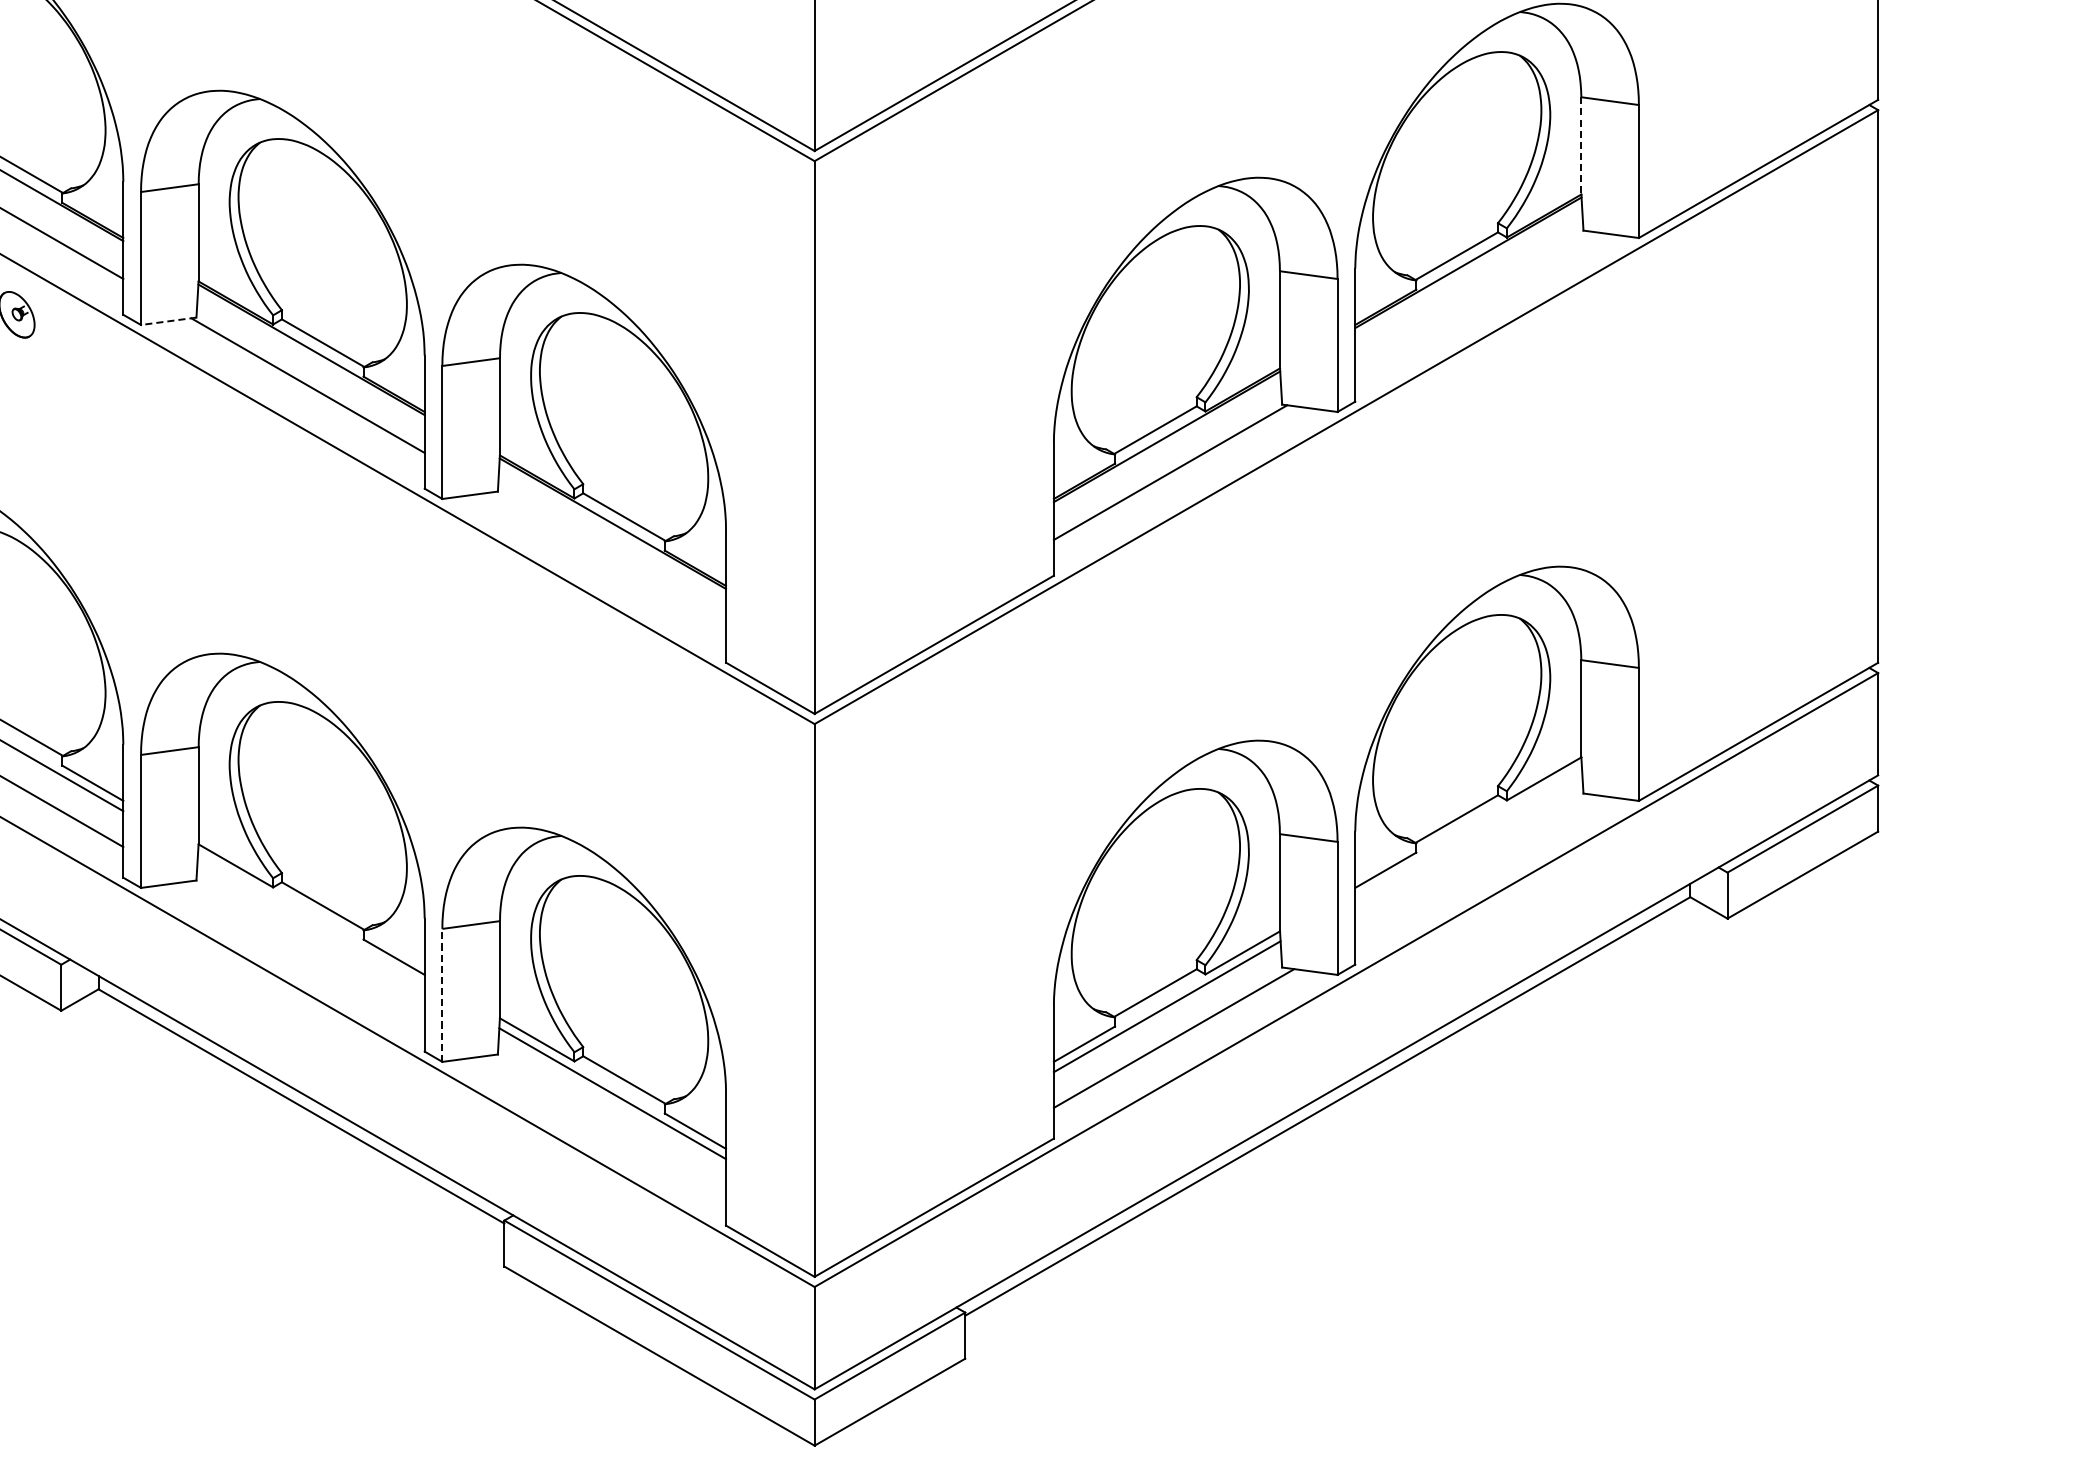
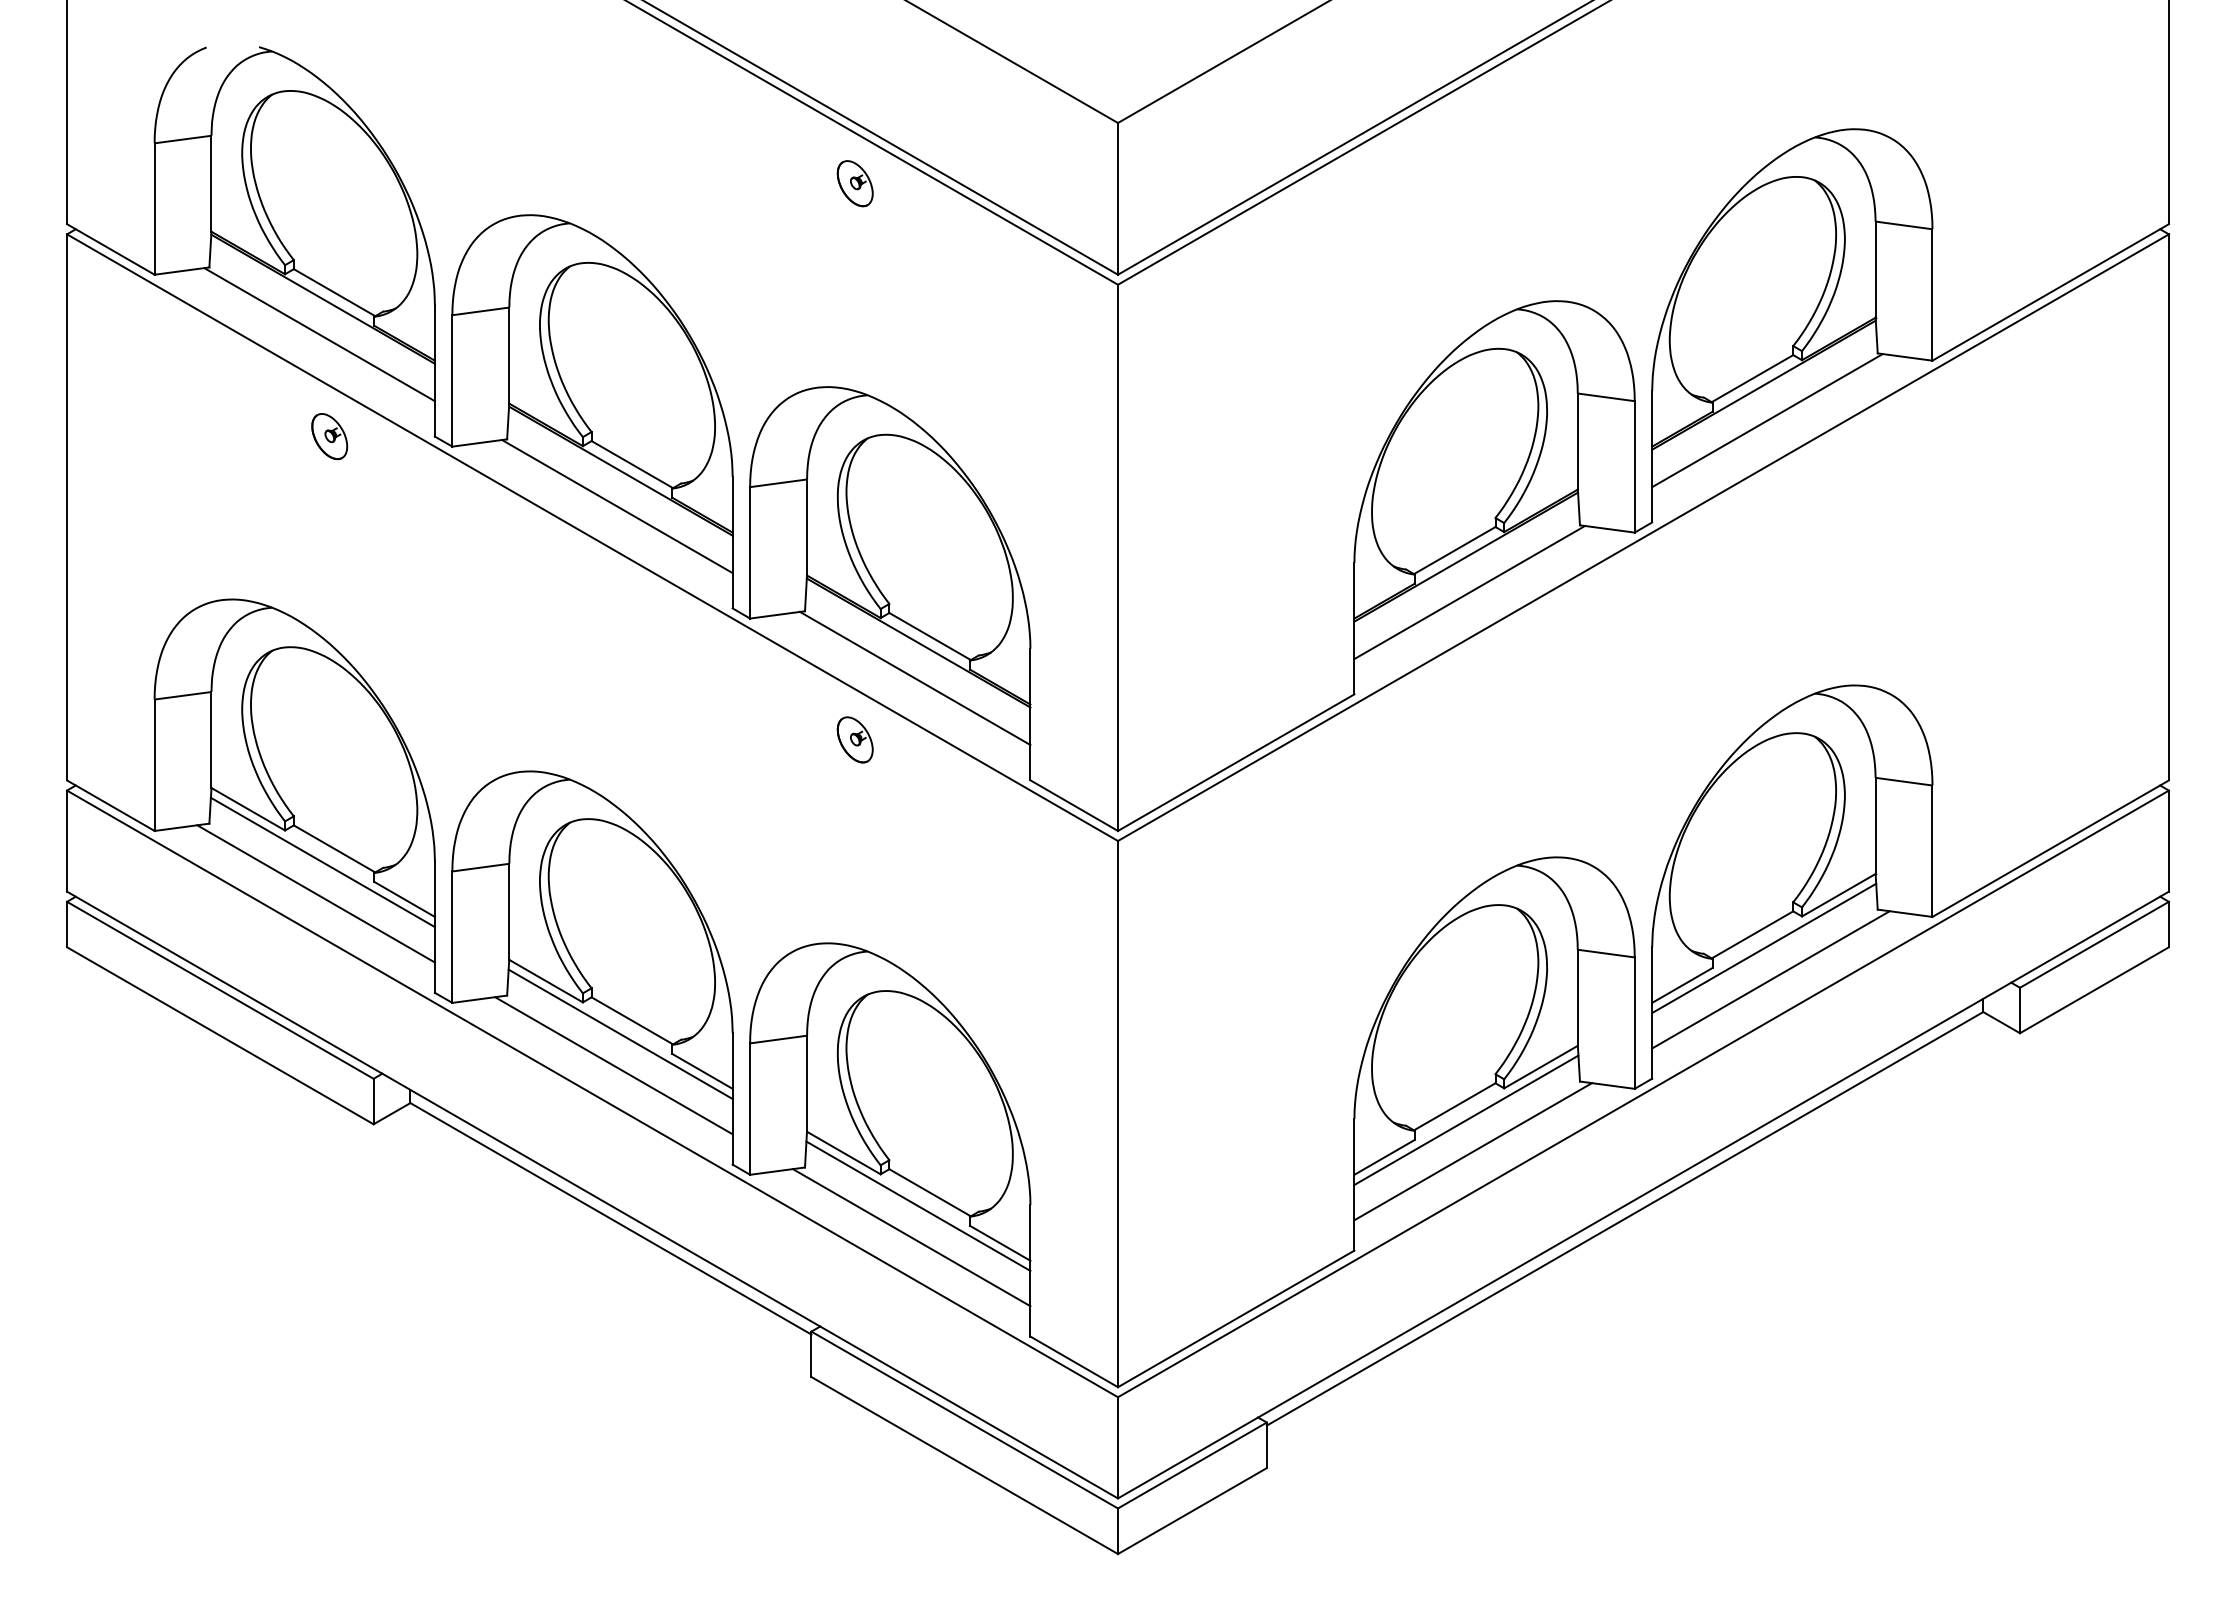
part: (547, 58) -> (854, 183), added
line: (1581, 146) -> (1875, 270), dashed -> solid
line: (1471, 298) -> (1767, 420), added
line: (168, 321) -> (479, 443), dashed -> solid
line: (608, 559) -> (914, 678), added
part: (547, 621) -> (854, 739), added
line: (1468, 832) -> (1764, 948), added
line: (1474, 864) -> (1770, 979), added
line: (311, 919) -> (620, 1034), added
line: (304, 951) -> (613, 1065), added
line: (442, 995) -> (750, 1109), dashed -> solid
line: (605, 1125) -> (911, 1237), added

